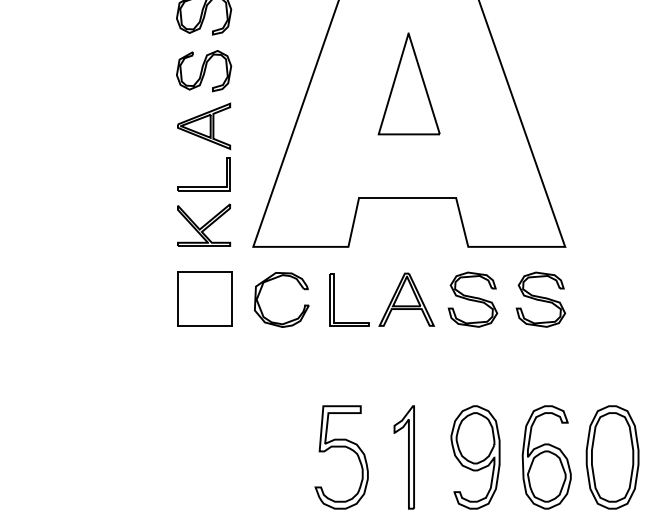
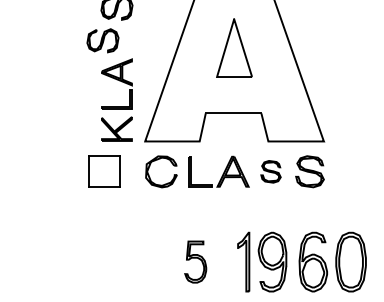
part: (203, 70) -> (102, 40), moved
part: (204, 299) -> (104, 171), moved
part: (471, 299) -> (270, 171), size x0.7
part: (341, 456) -> (195, 261), size x0.7
part: (403, 456) -> (243, 261), moved

